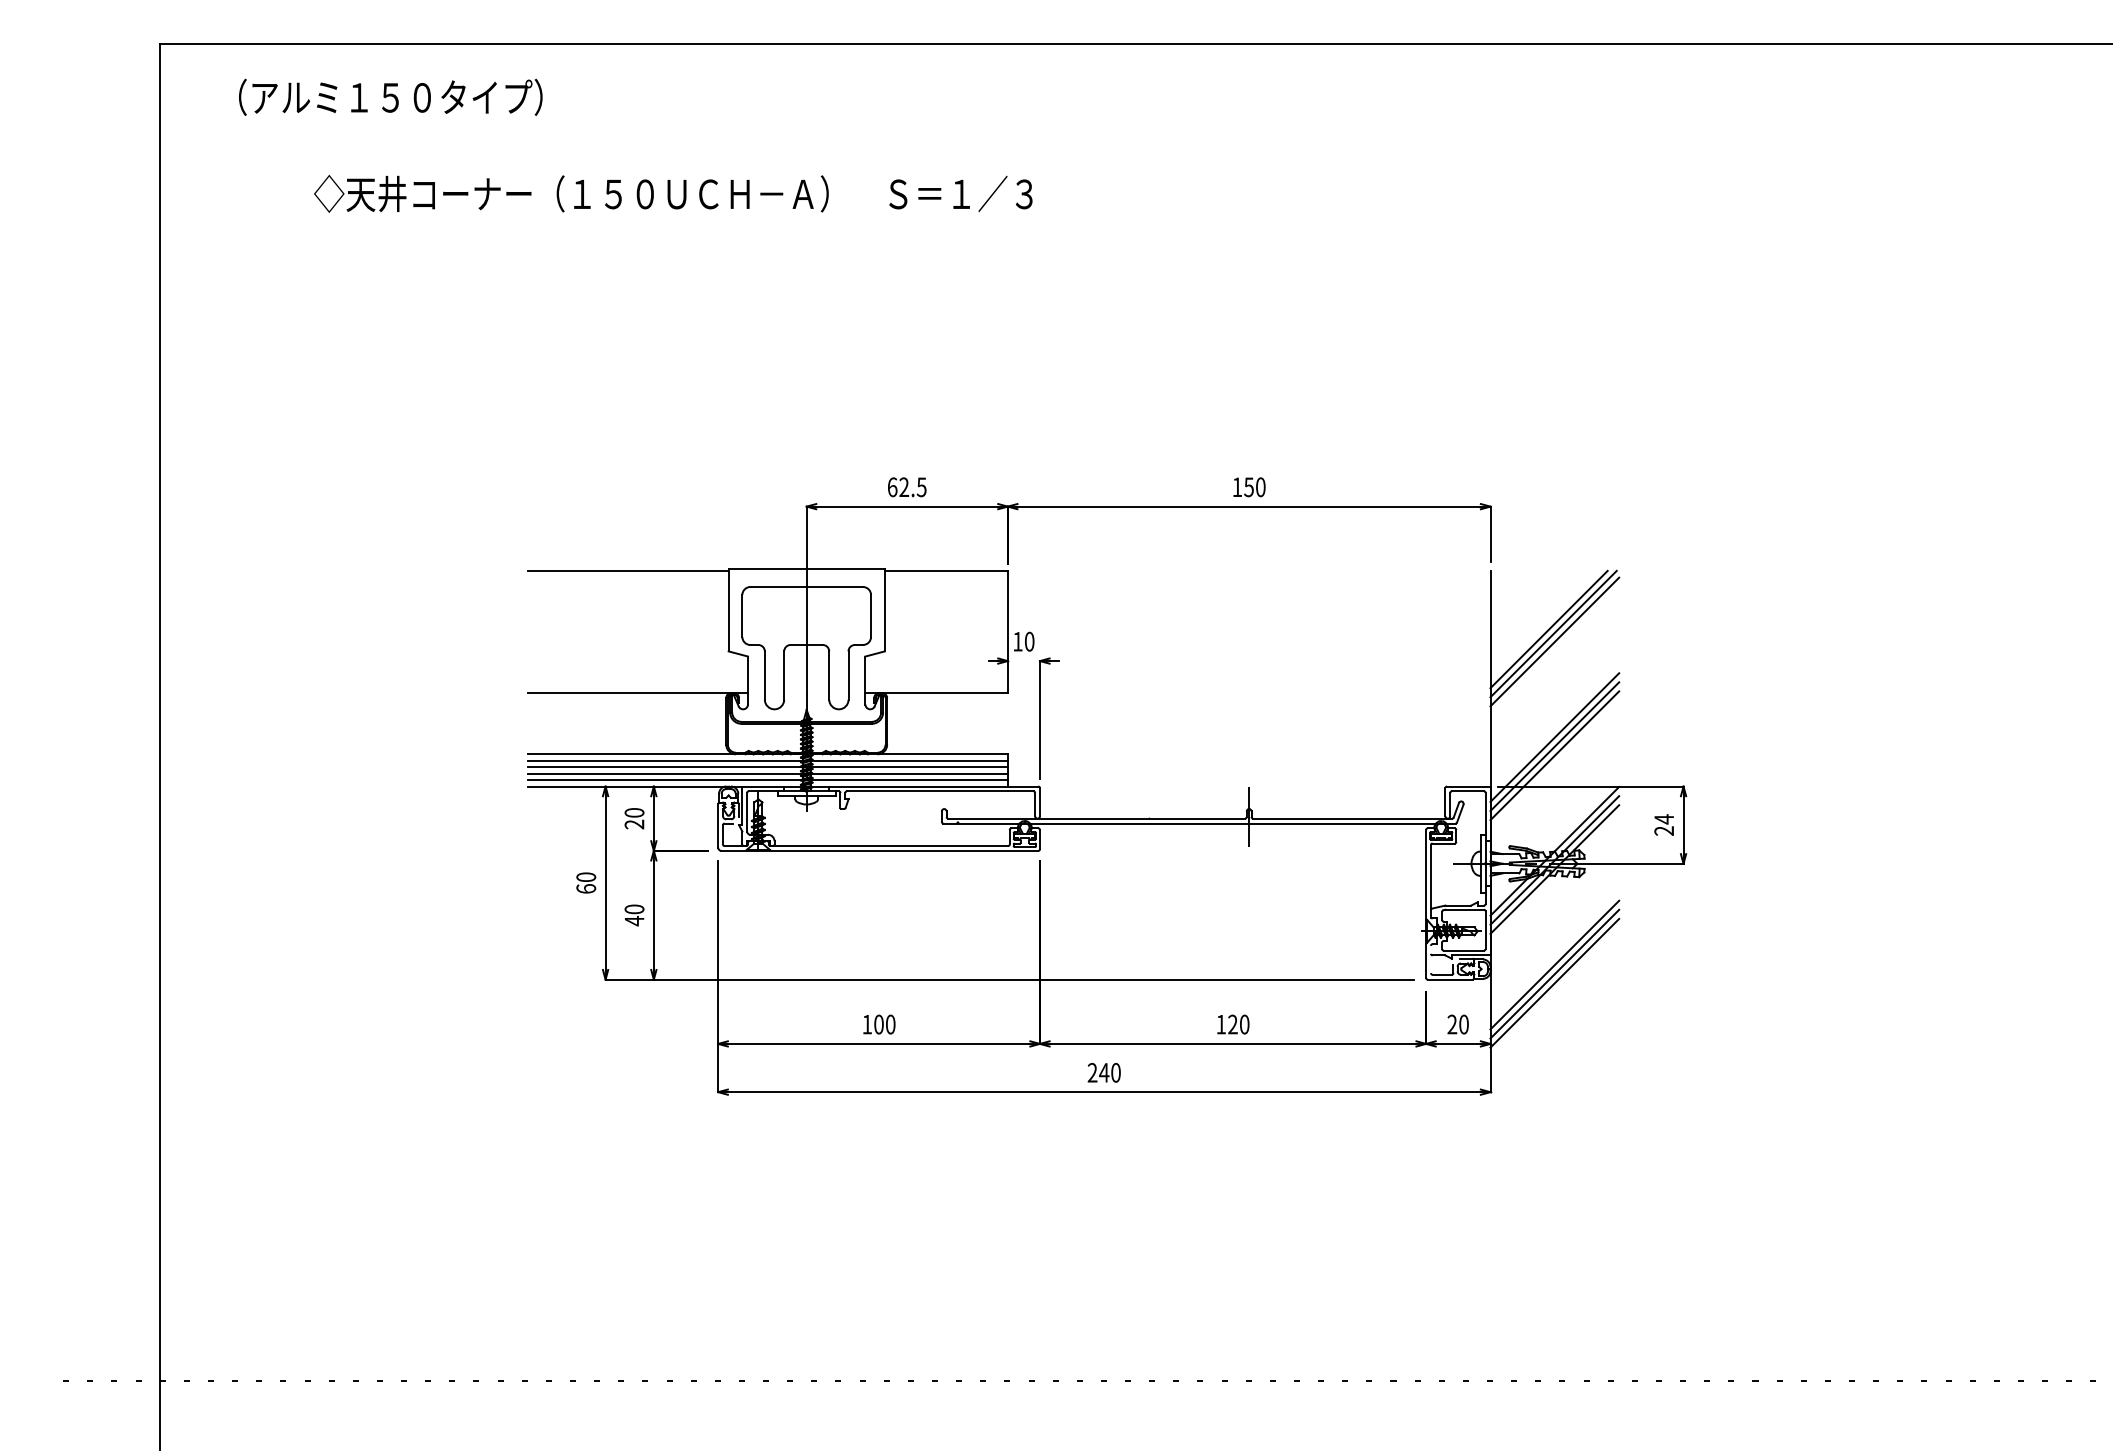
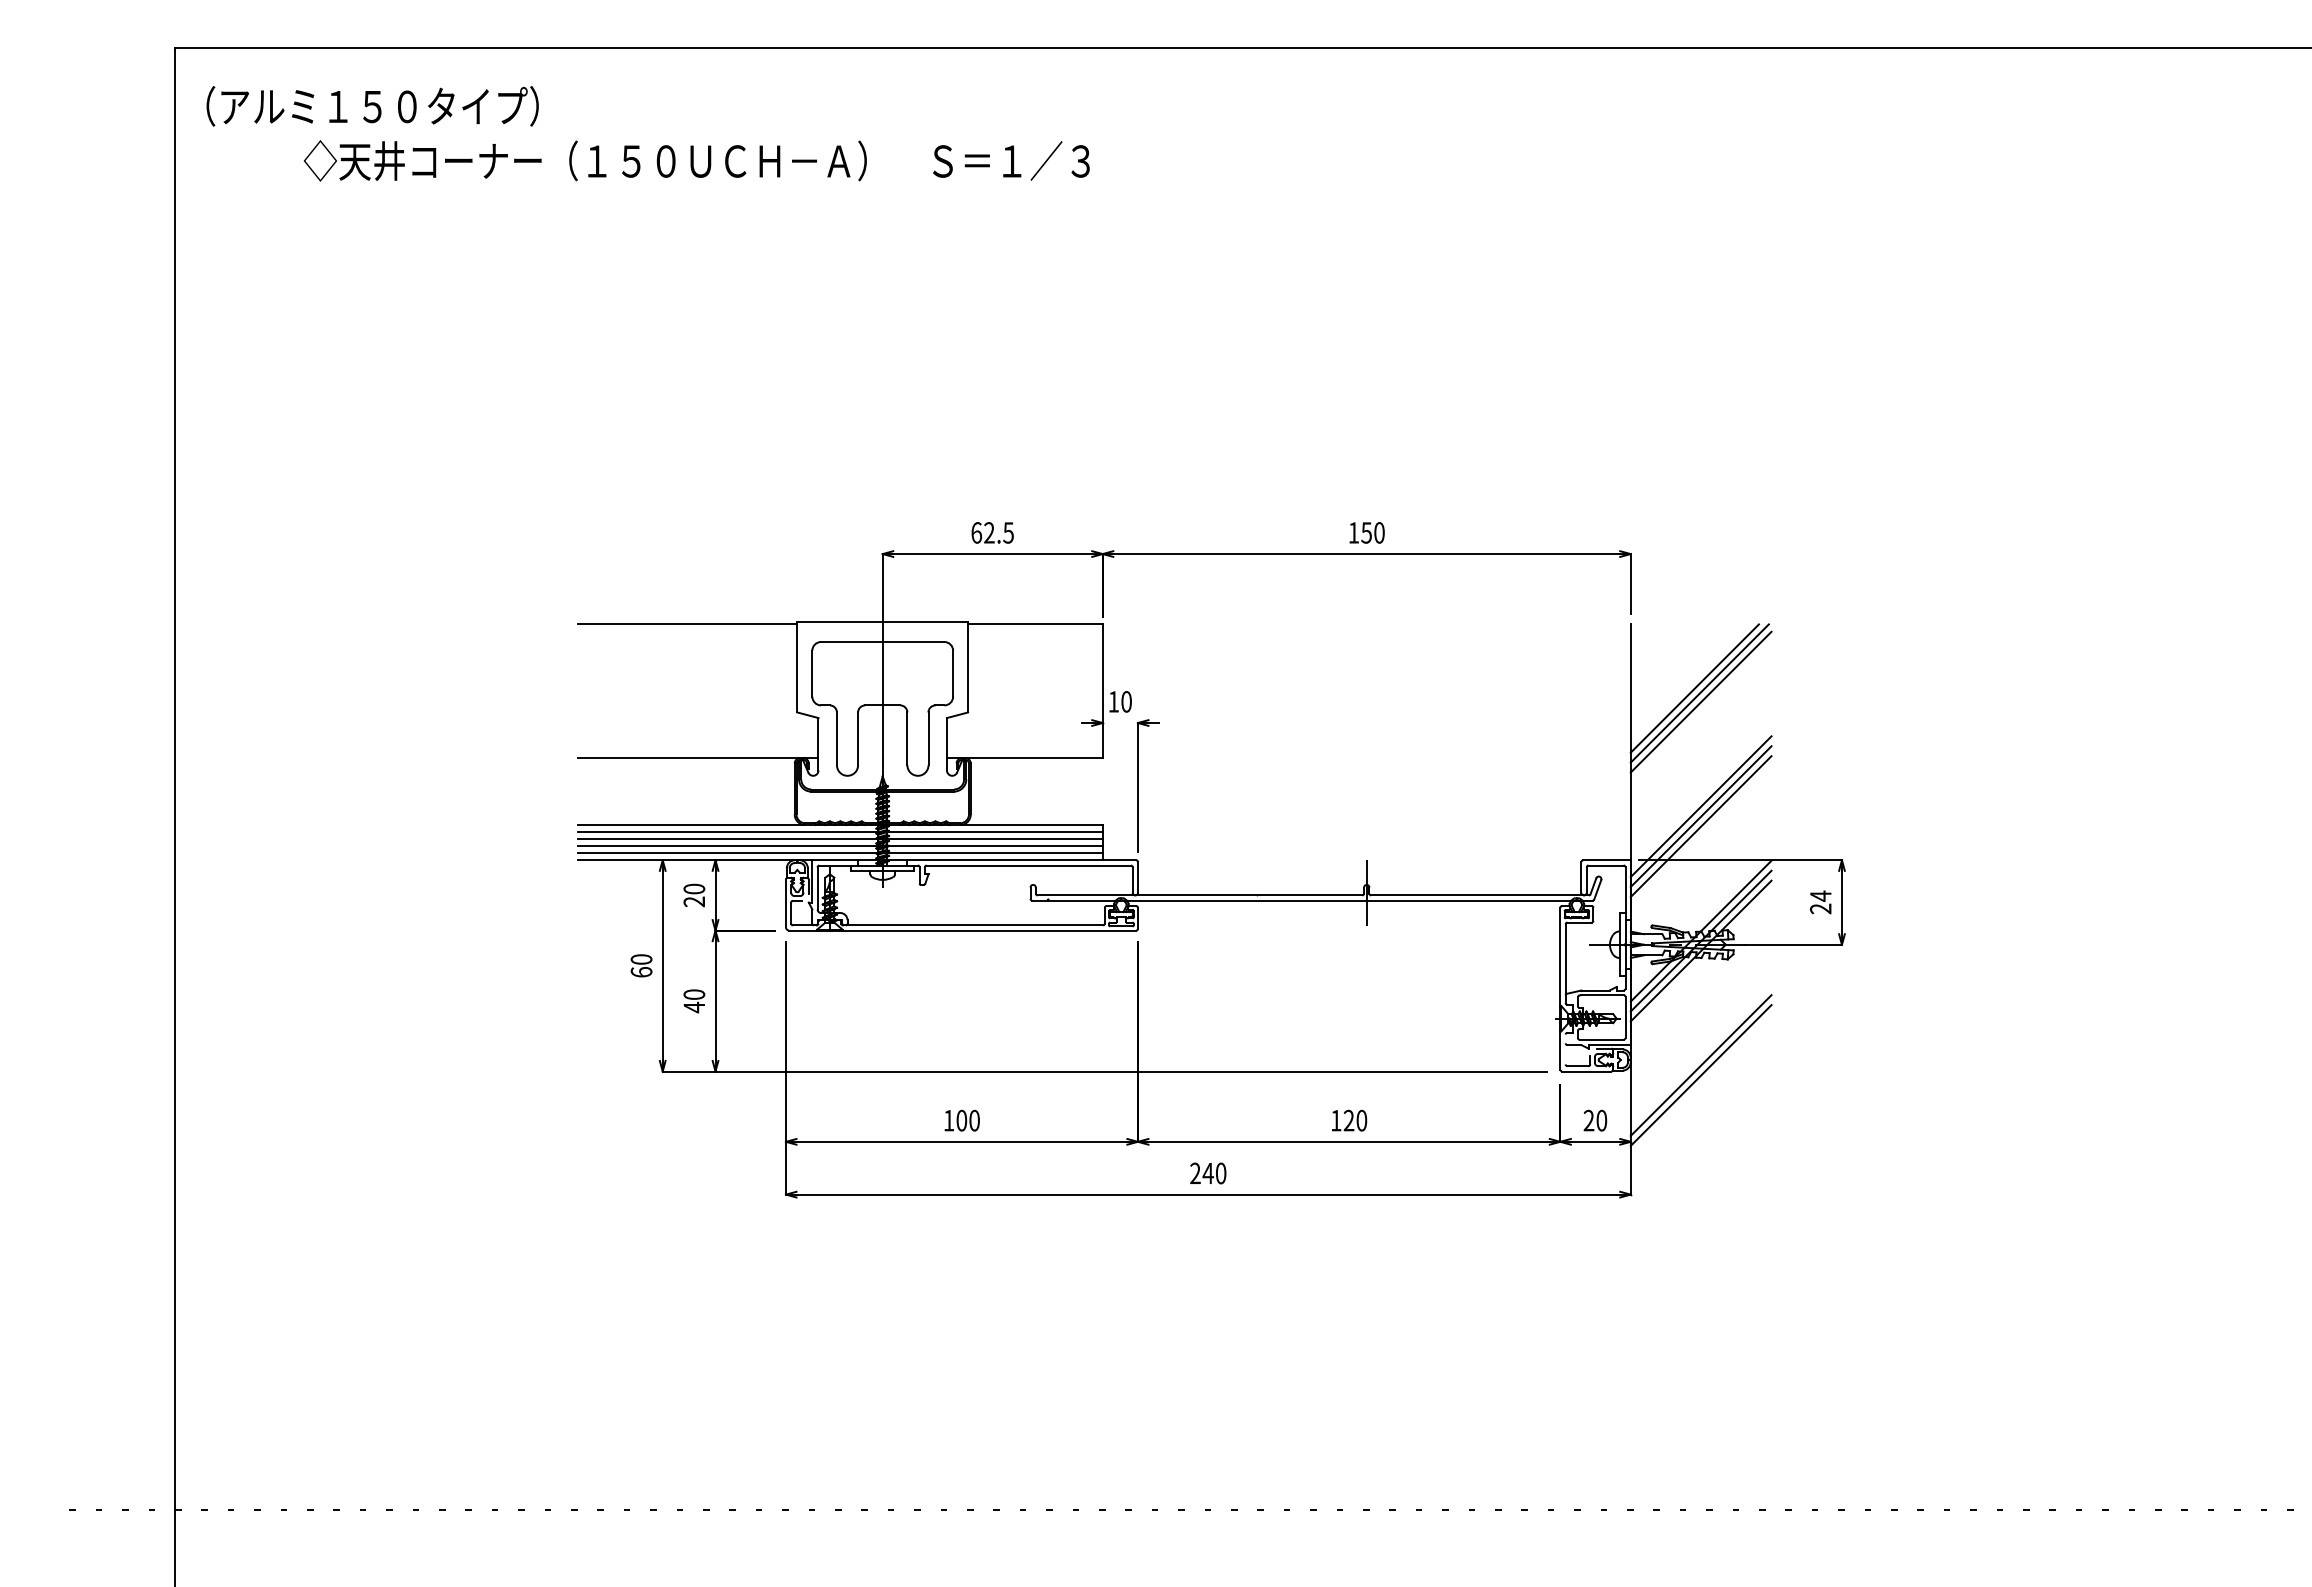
text: (390, 97) -> (372, 106), moved
text: (673, 193) -> (696, 160), moved
line: (1554, 964) -> (1700, 1055), removed

